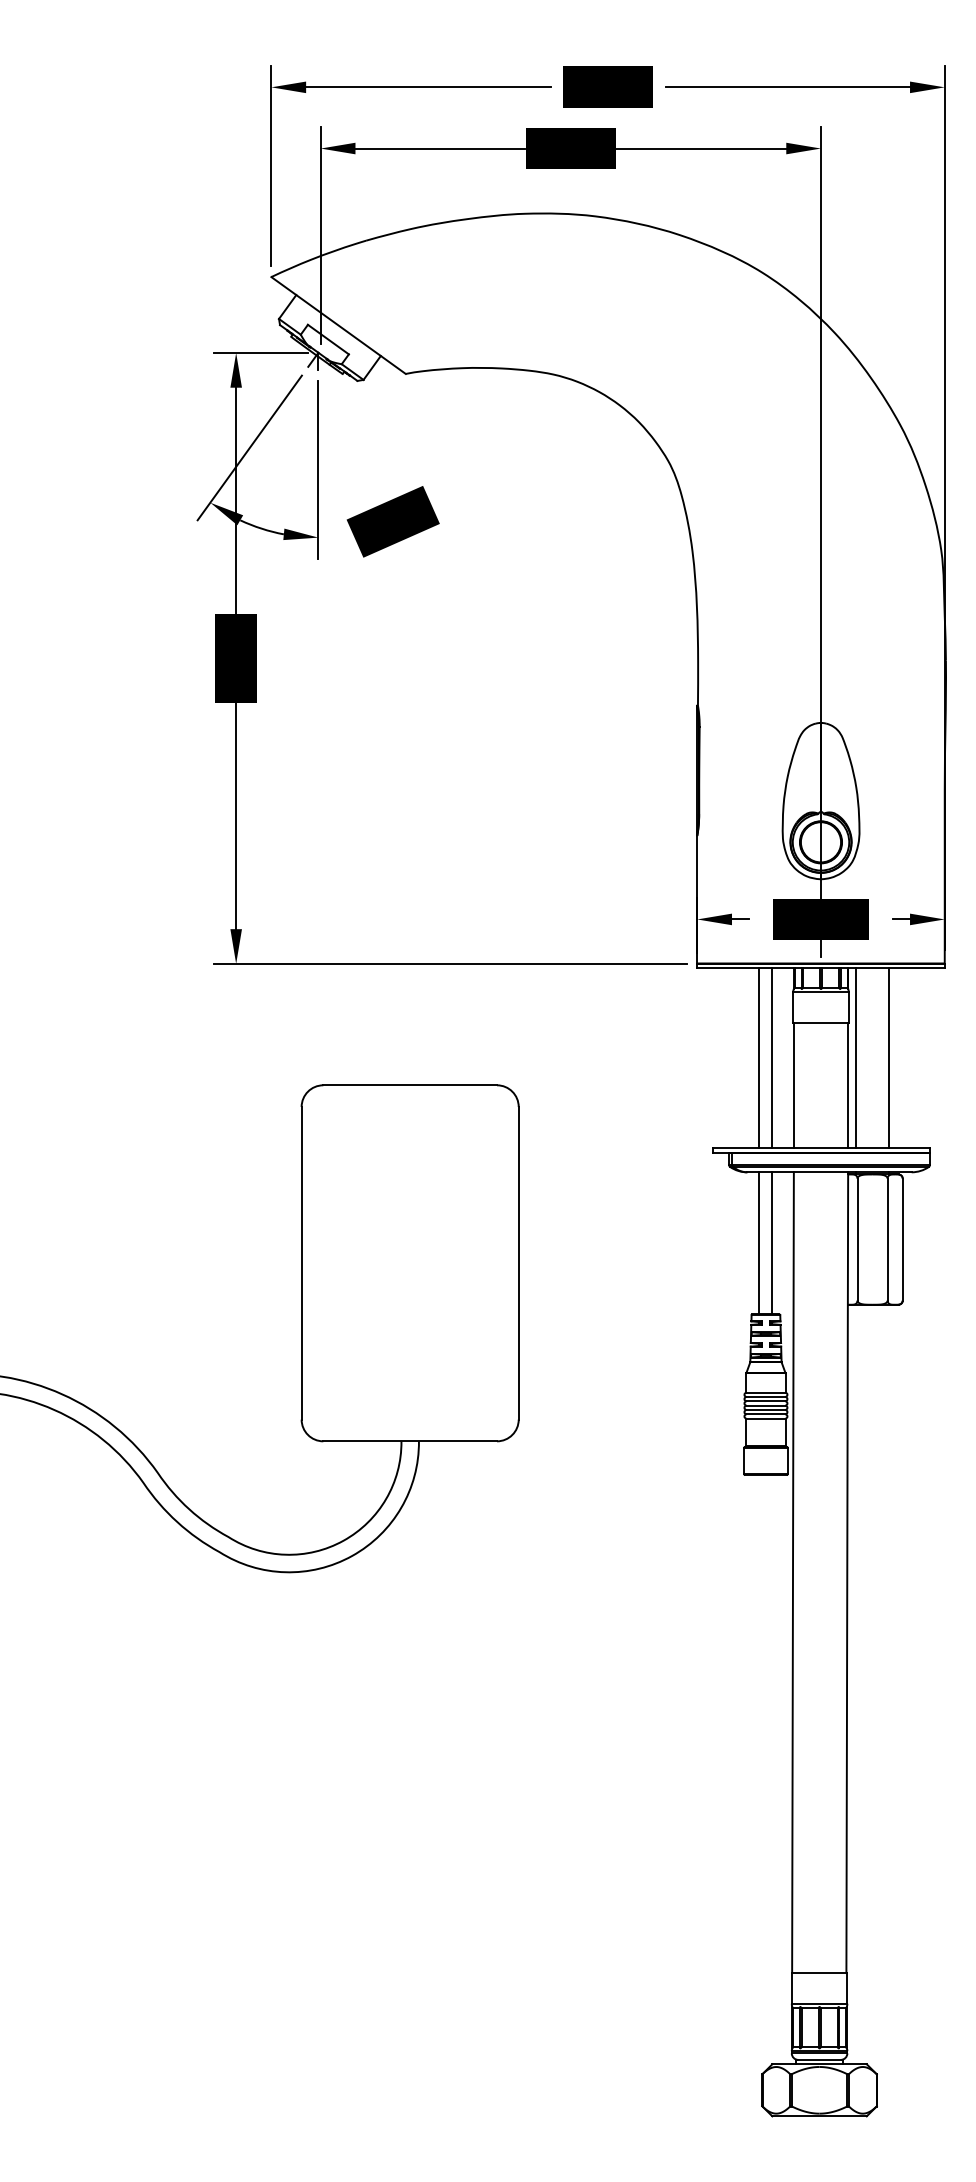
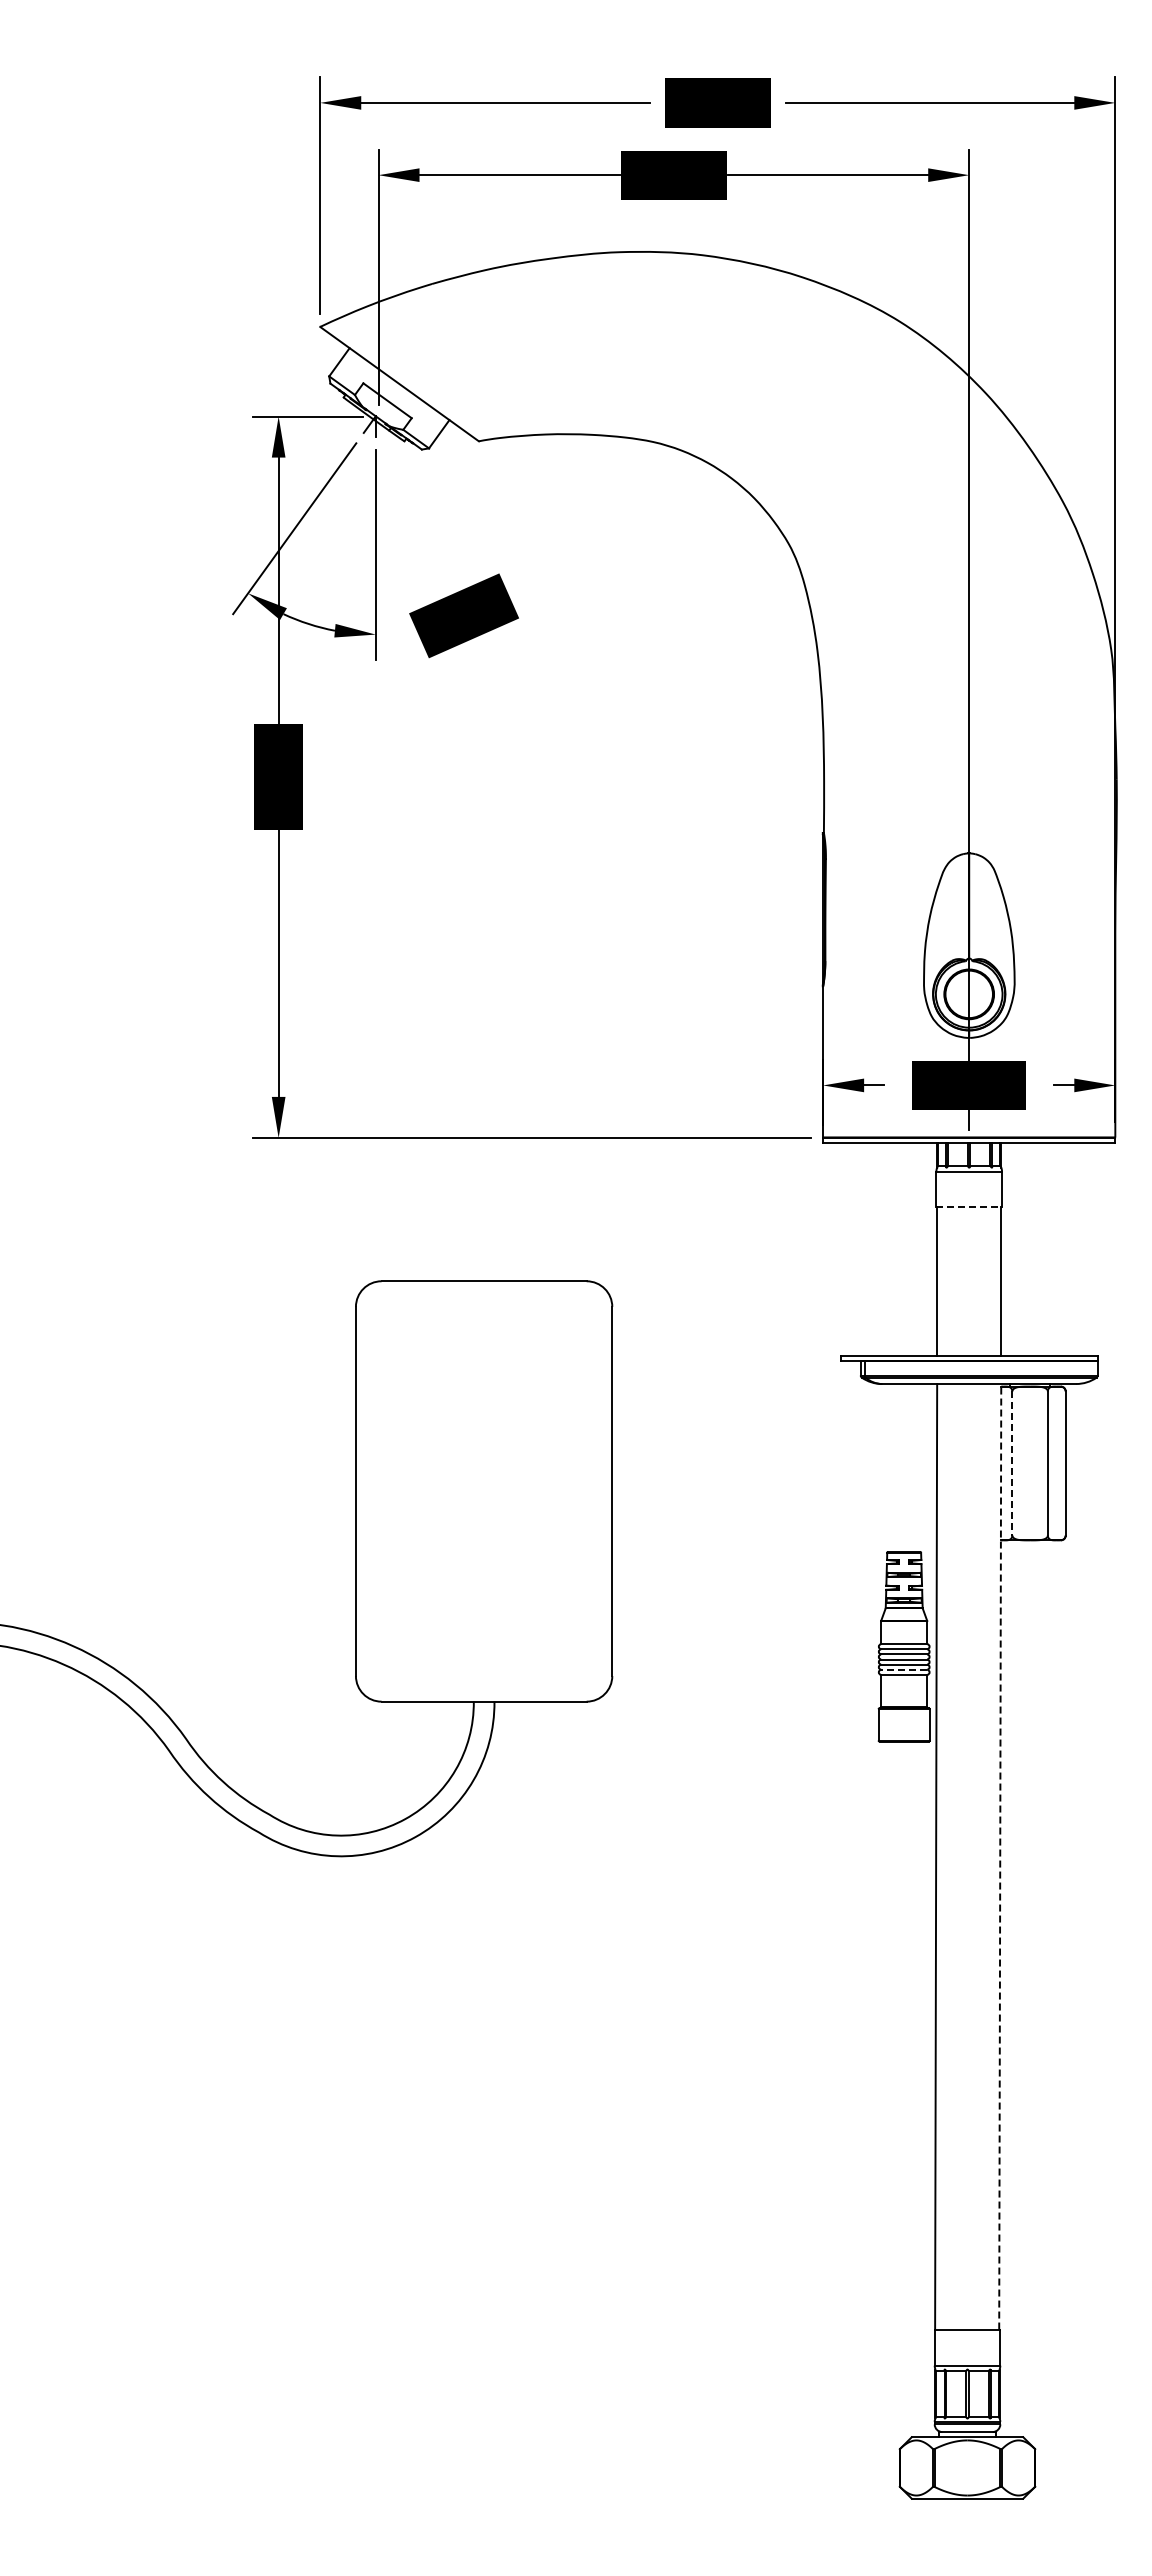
line: (821, 1022) -> (969, 1207), solid -> dashed
line: (759, 1058) -> (896, 1249), removed
line: (772, 1058) -> (911, 1249), removed
line: (855, 1058) -> (1010, 1249), removed
line: (889, 1058) -> (1049, 1249), removed
line: (857, 1239) -> (1012, 1463), solid -> dashed
line: (759, 1243) -> (896, 1467), removed
line: (772, 1243) -> (911, 1467), removed
line: (765, 1414) -> (903, 1669), solid -> dashed
line: (847, 1572) -> (1000, 1856), solid -> dashed

